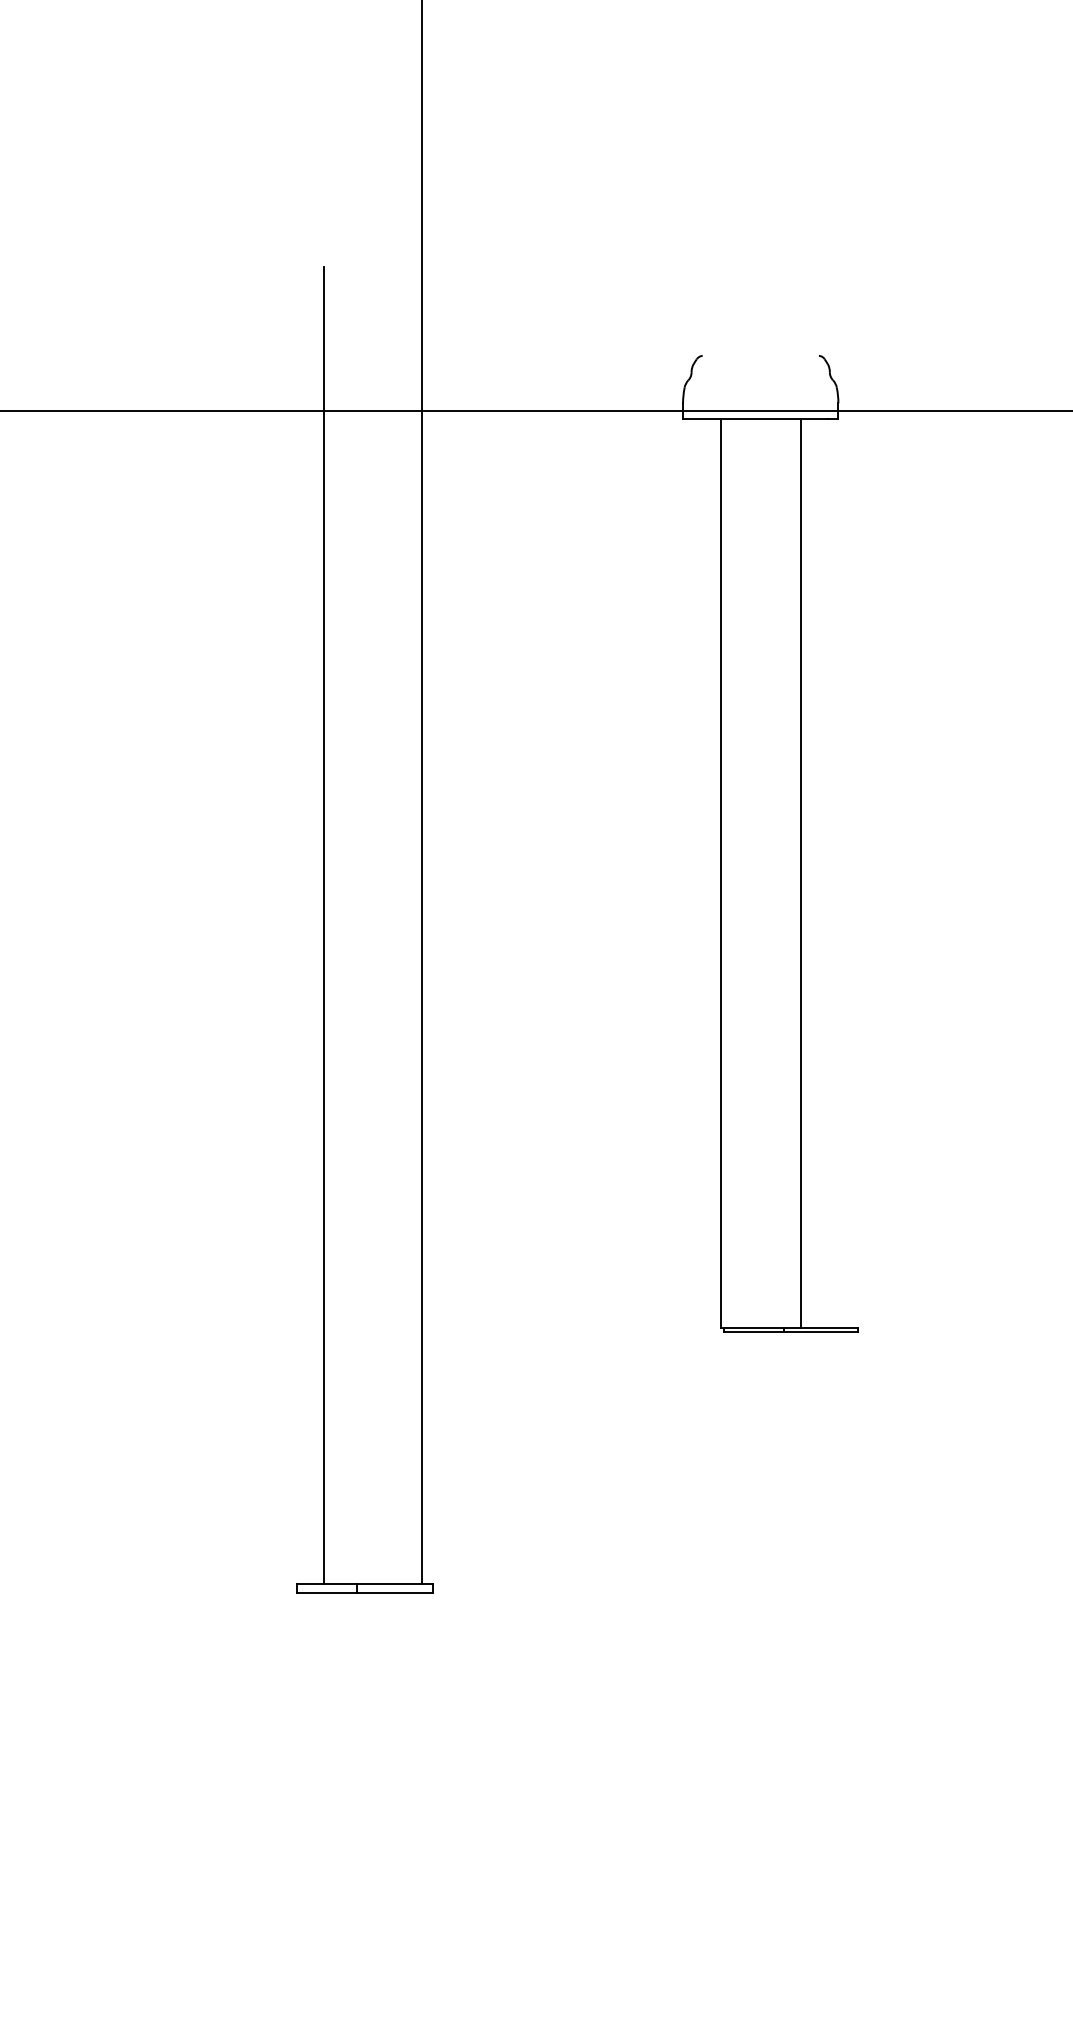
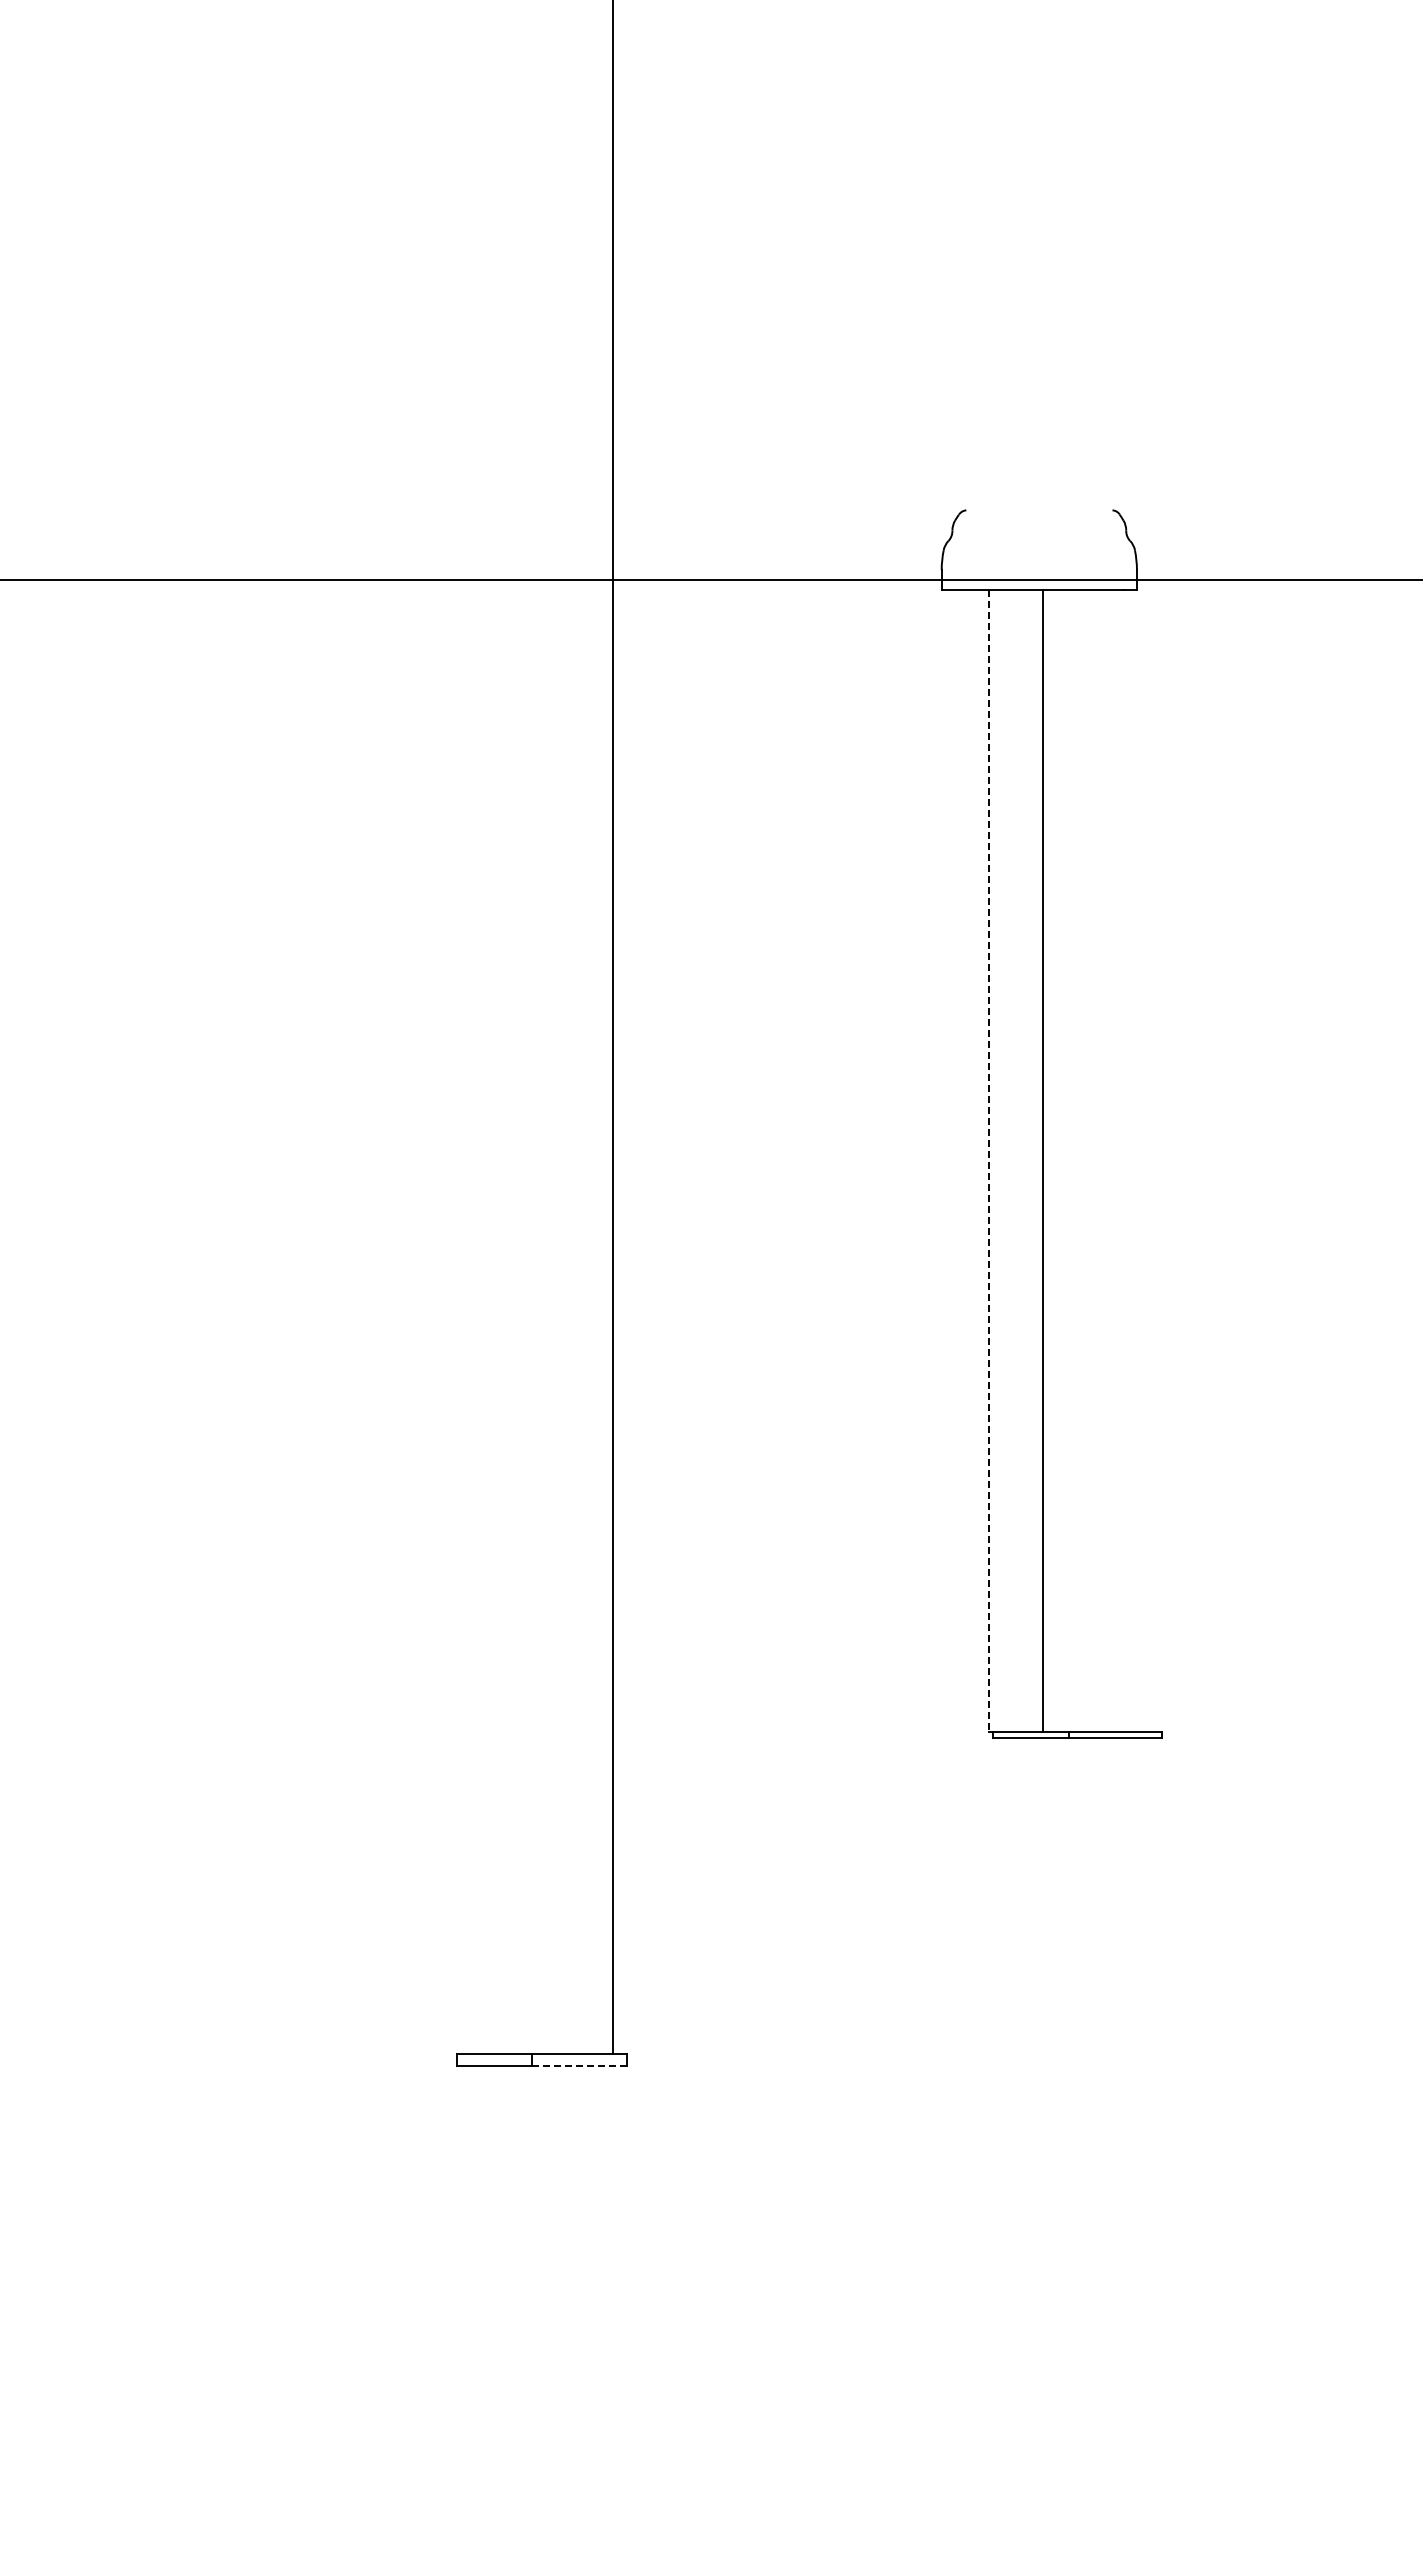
line: (720, 873) -> (988, 1161), solid -> dashed
line: (800, 873) -> (1042, 1160), moved
line: (324, 924) -> (490, 1225), removed
line: (395, 1593) -> (580, 2065), solid -> dashed

